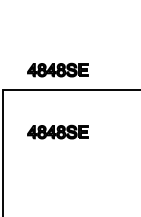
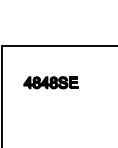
part: (57, 69) -> (50, 27), removed

